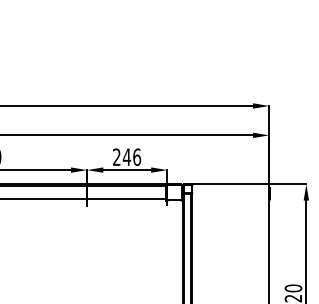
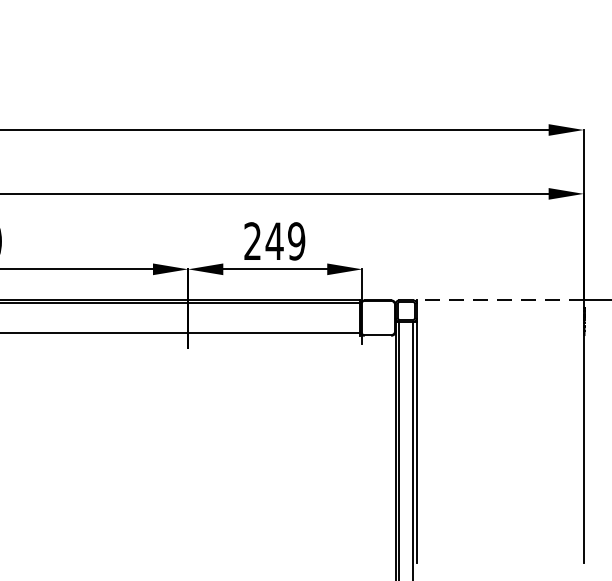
text: (137, 157) -> (297, 241), 246 -> 249
line: (230, 184) -> (499, 300), solid -> dashed

